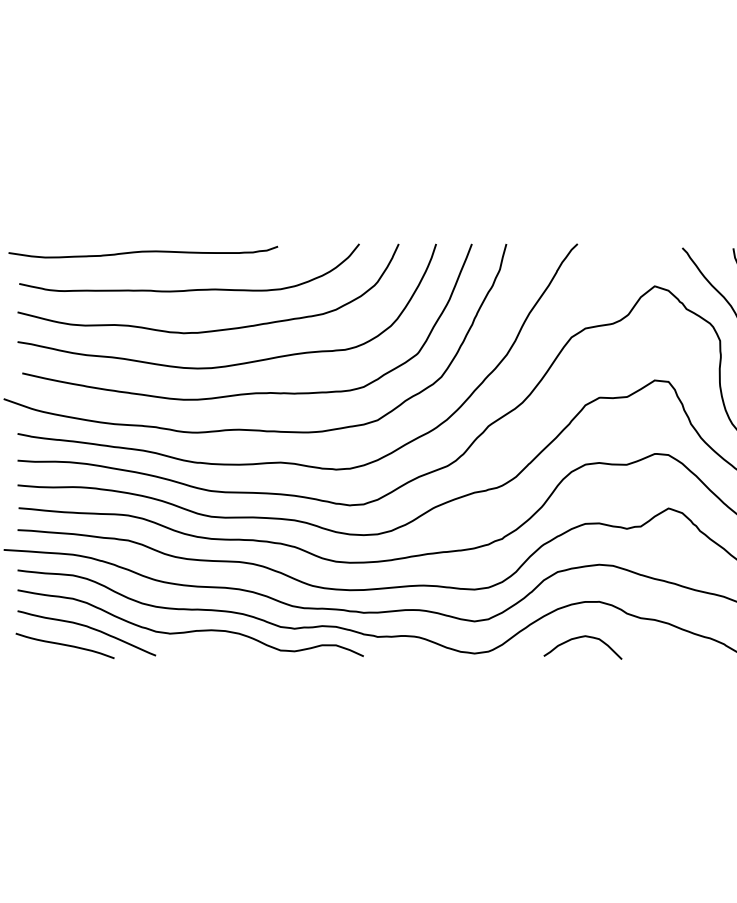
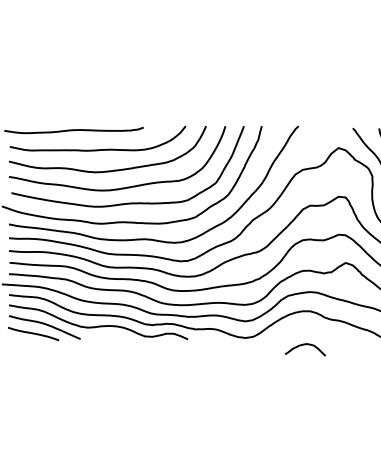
curve: (583, 639) -> (305, 345), moved

